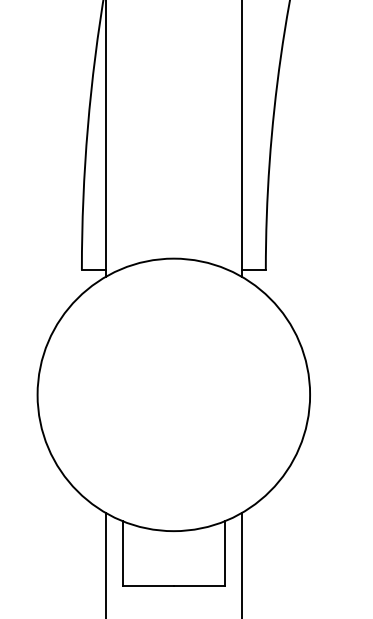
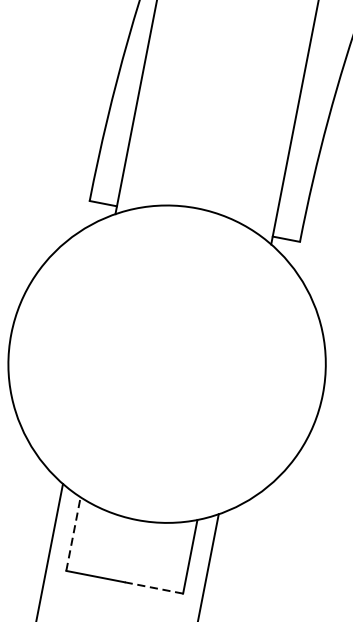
line: (122, 552) -> (73, 532), solid -> dashed
line: (199, 585) -> (154, 587), solid -> dashed

